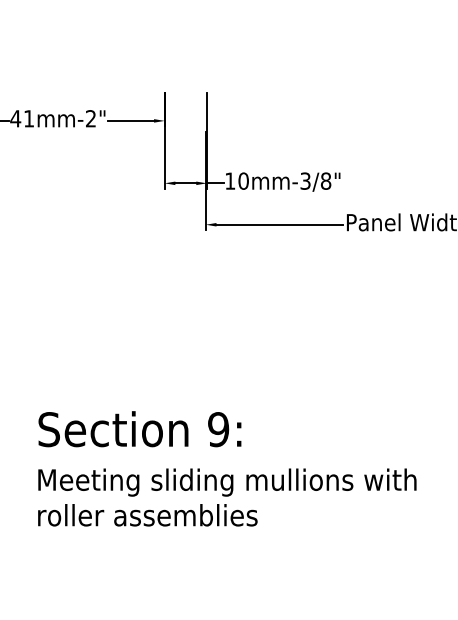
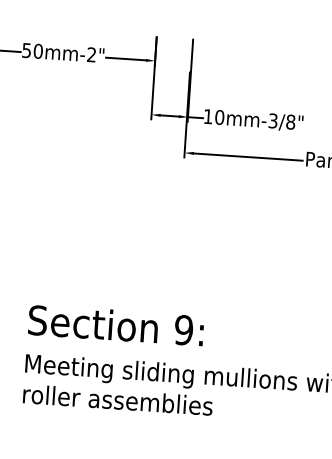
text: (22, 118) -> (32, 50), 41mm-2" -> 50mm-2"

